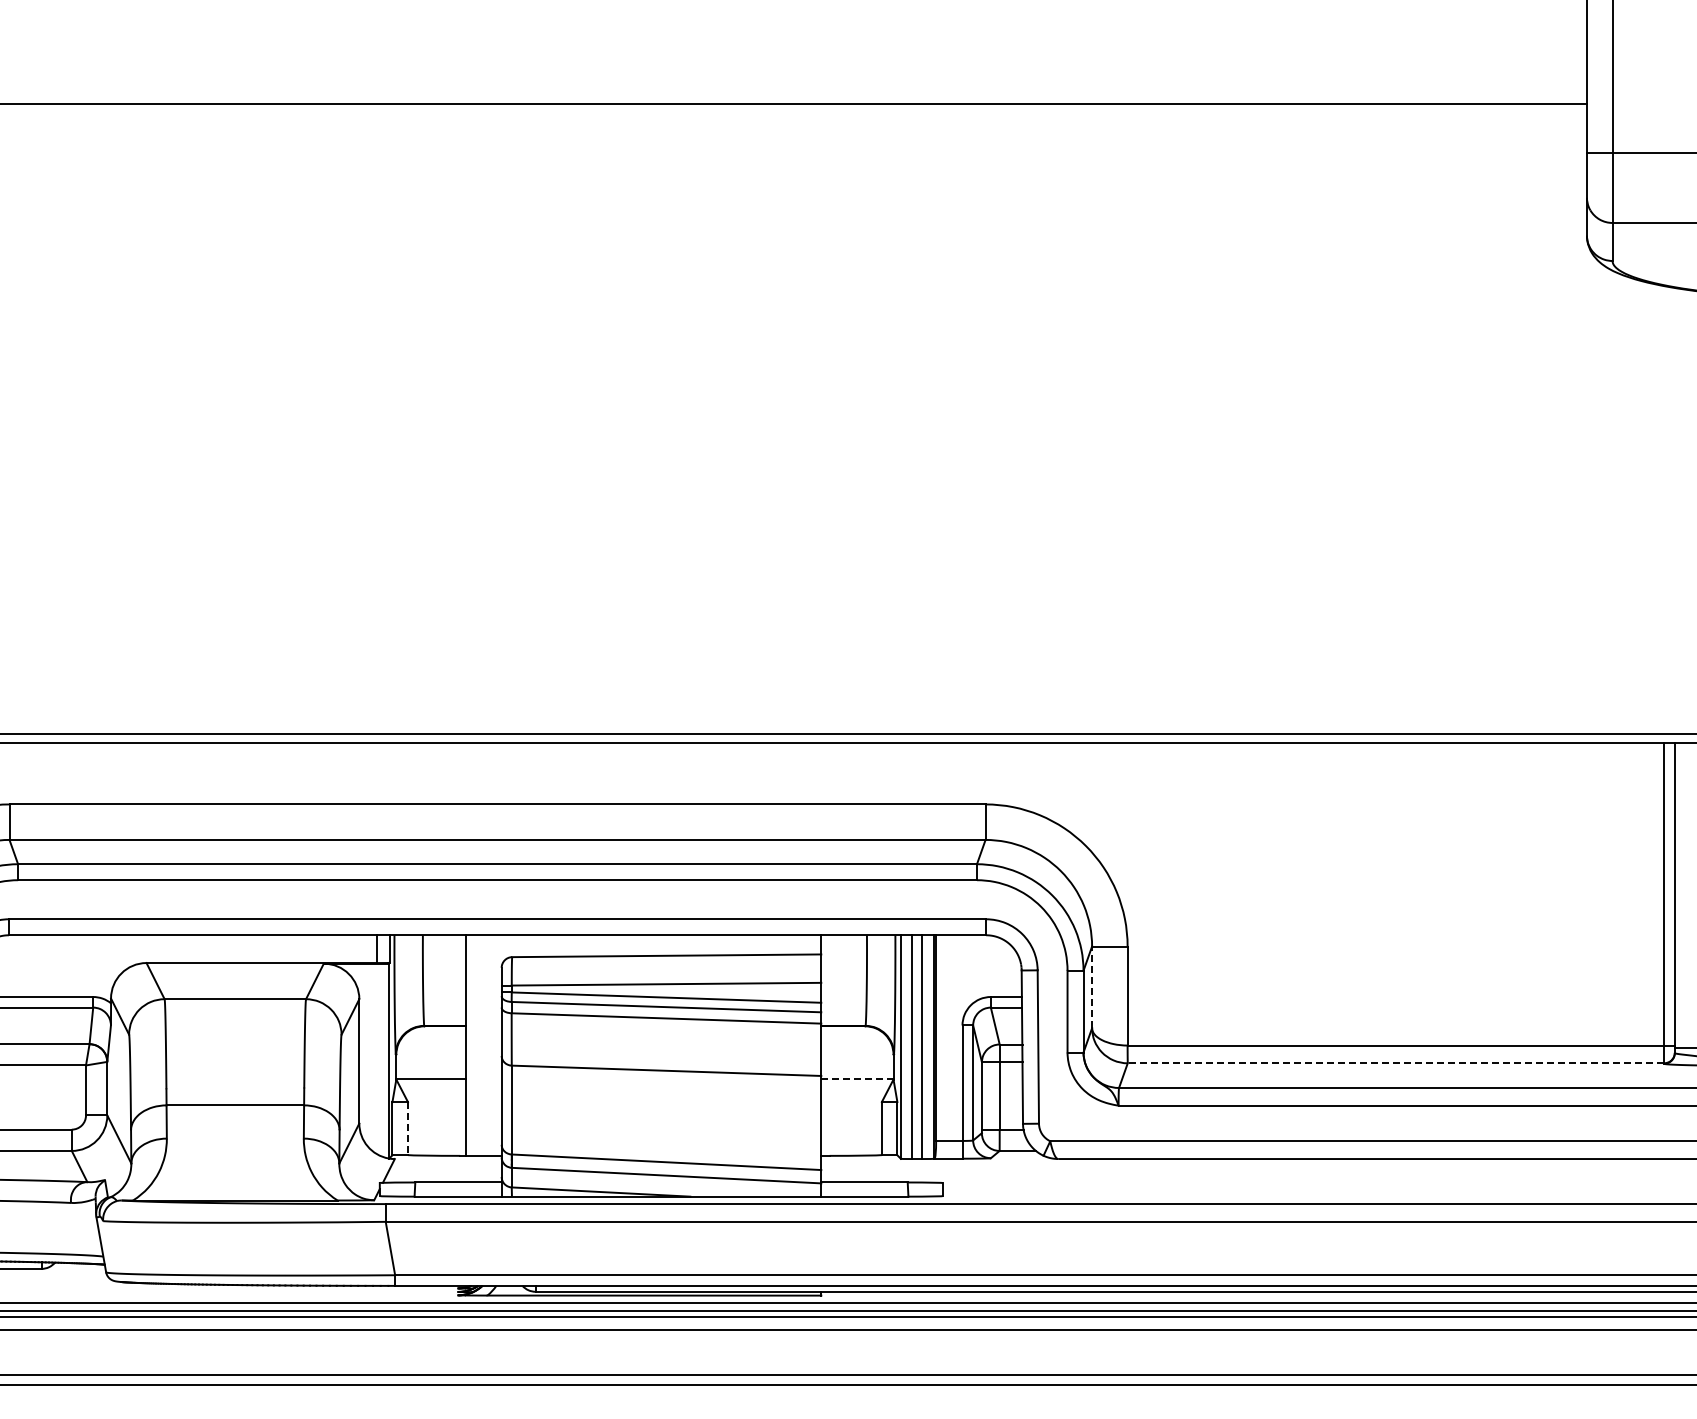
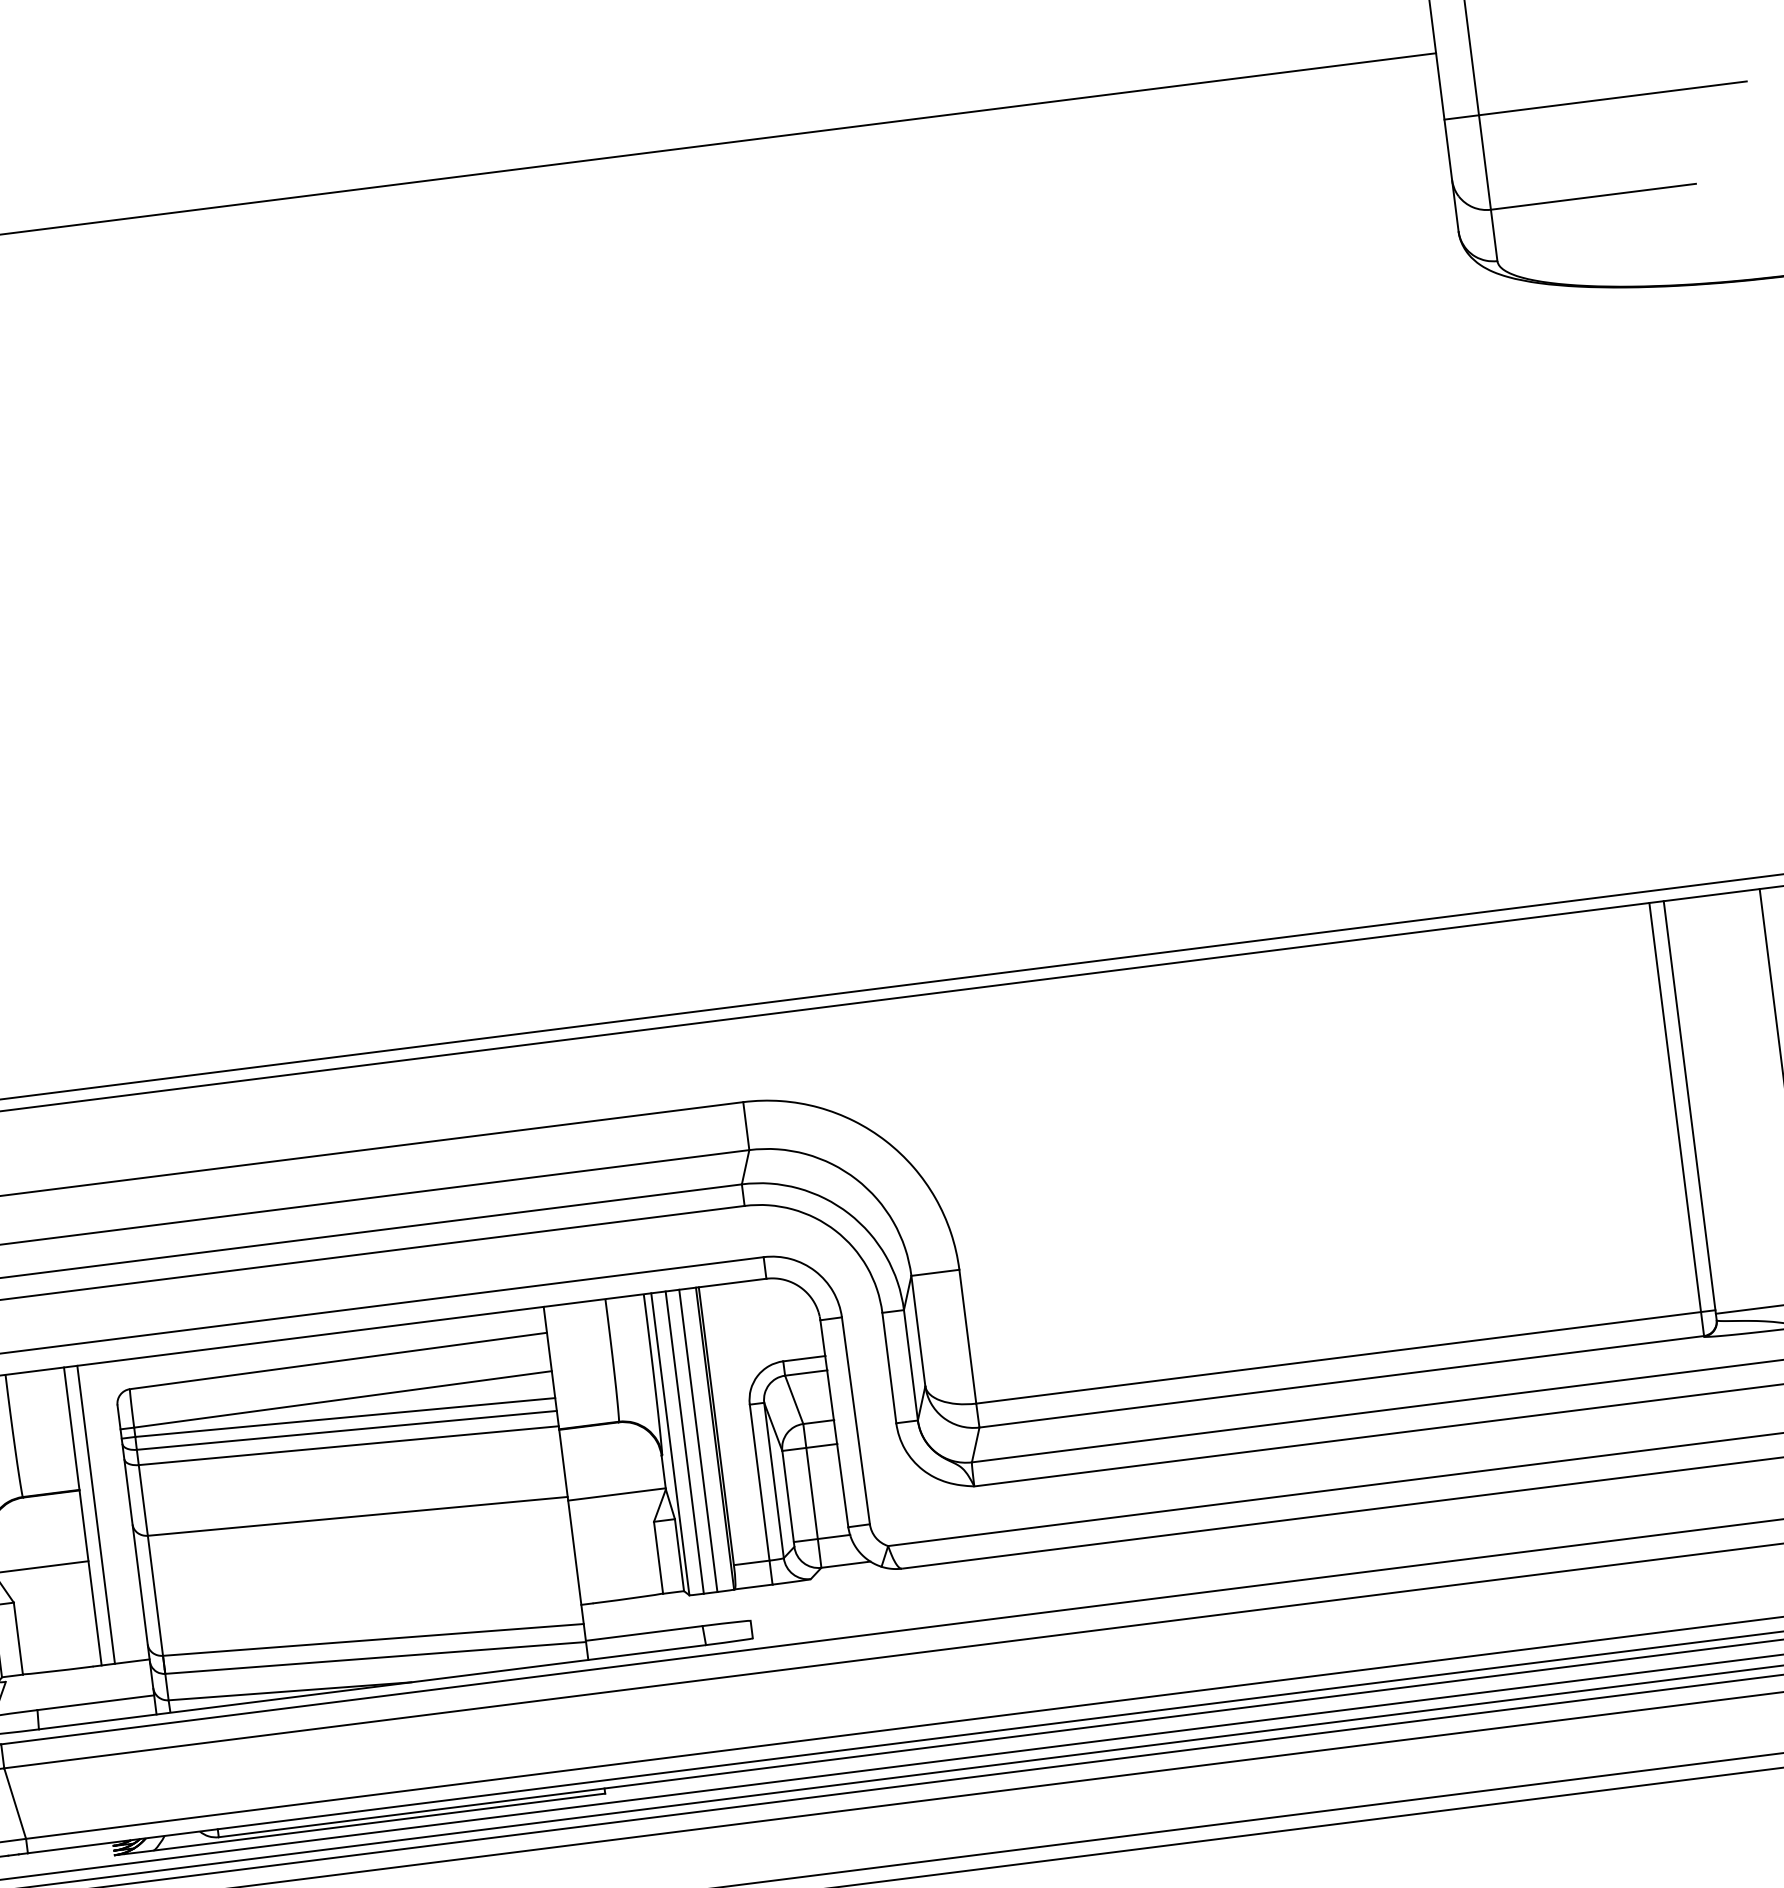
line: (1092, 987) -> (918, 1331), dashed -> solid
line: (476, 1045) -> (96, 1514), added
line: (1395, 1063) -> (1341, 1382), dashed -> solid
line: (857, 1078) -> (617, 1494), dashed -> solid
line: (407, 1128) -> (17, 1638), dashed -> solid

